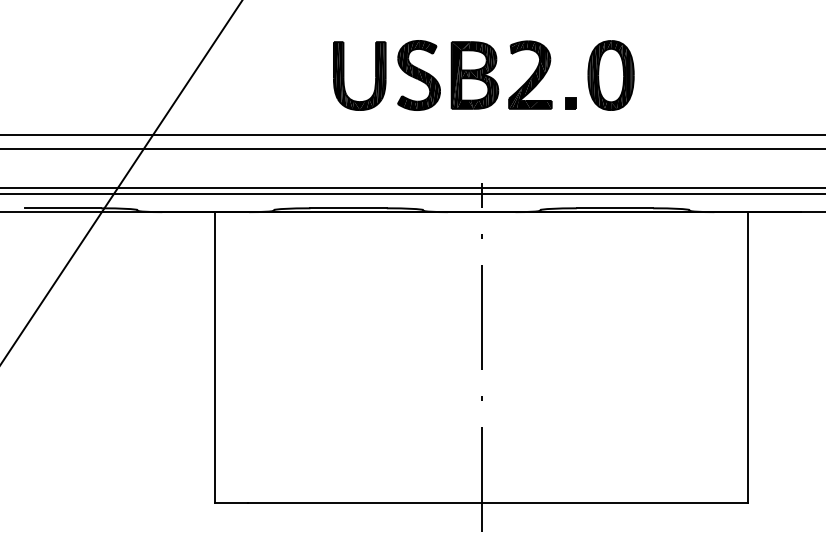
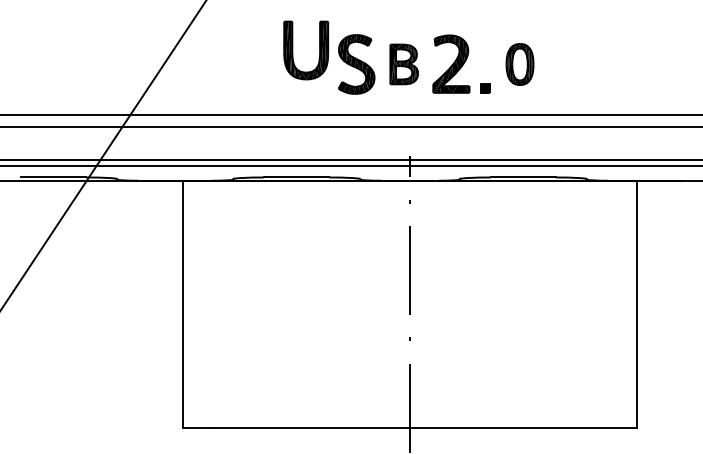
part: (344, 75) -> (293, 50), moved
part: (474, 75) -> (403, 64), size x0.7
part: (610, 75) -> (519, 64), size x0.7

